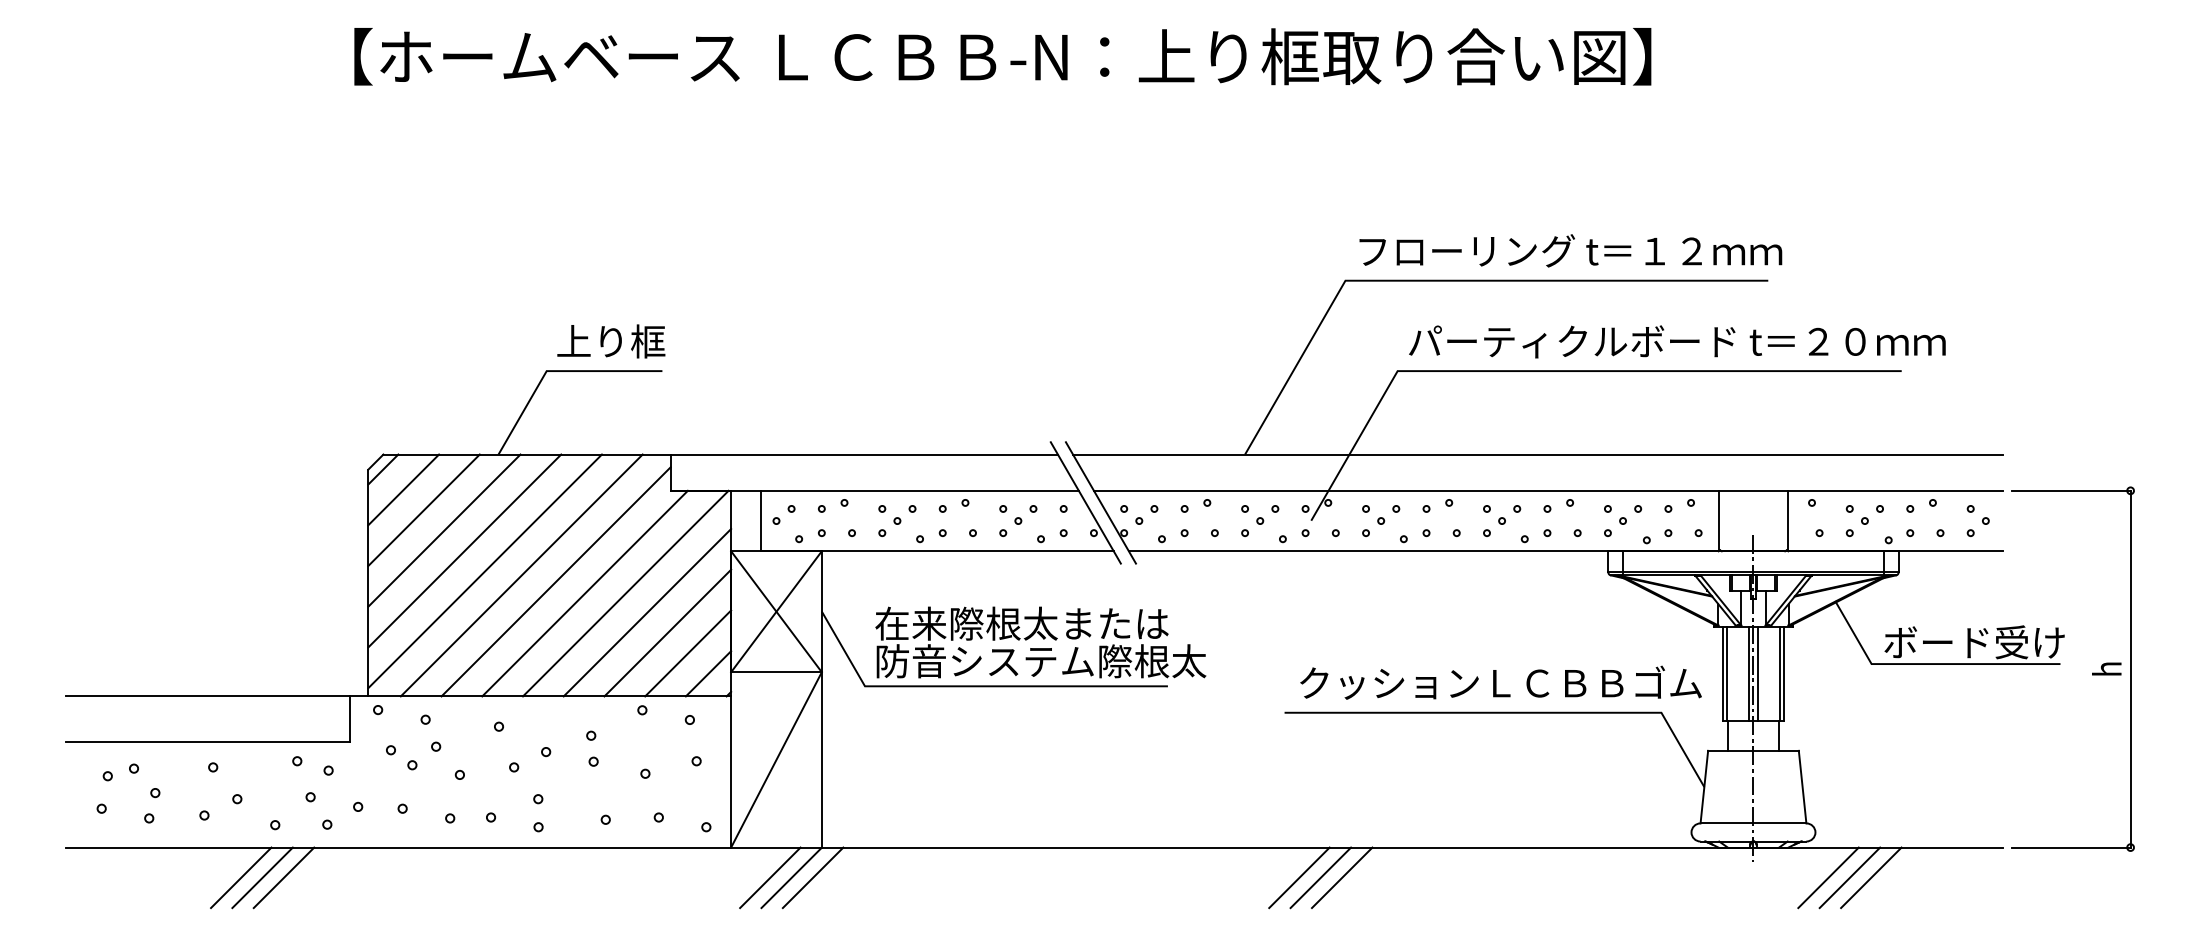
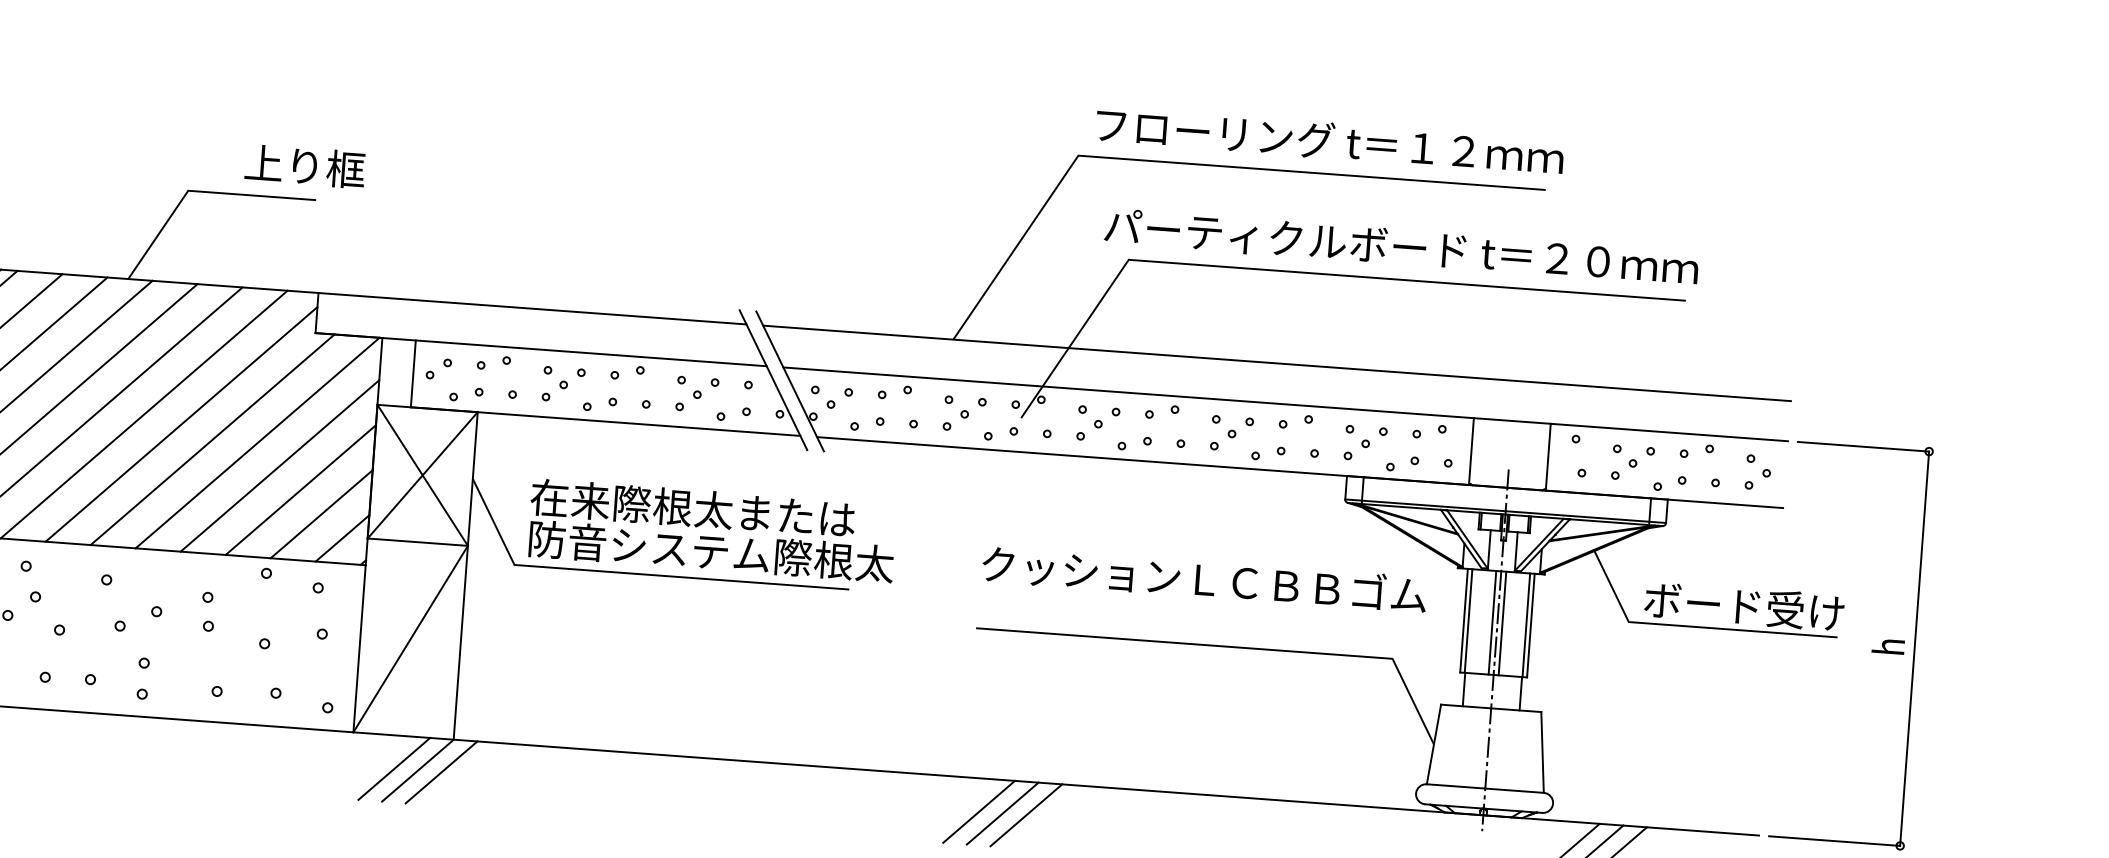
text: (611, 341) -> (305, 166), moved
text: (1677, 341) -> (1401, 246), moved
text: (1500, 682) -> (1204, 579), moved

